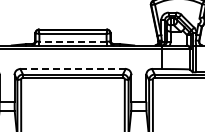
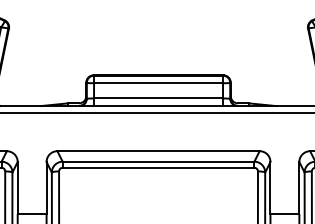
line: (72, 41) -> (157, 98), dashed -> solid
line: (72, 69) -> (157, 152), dashed -> solid

